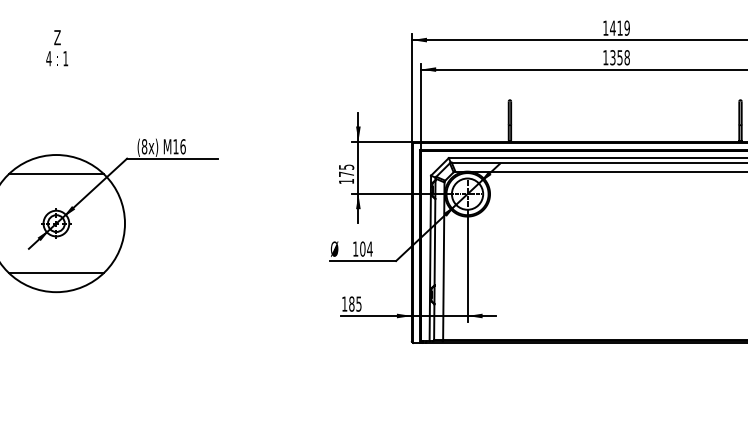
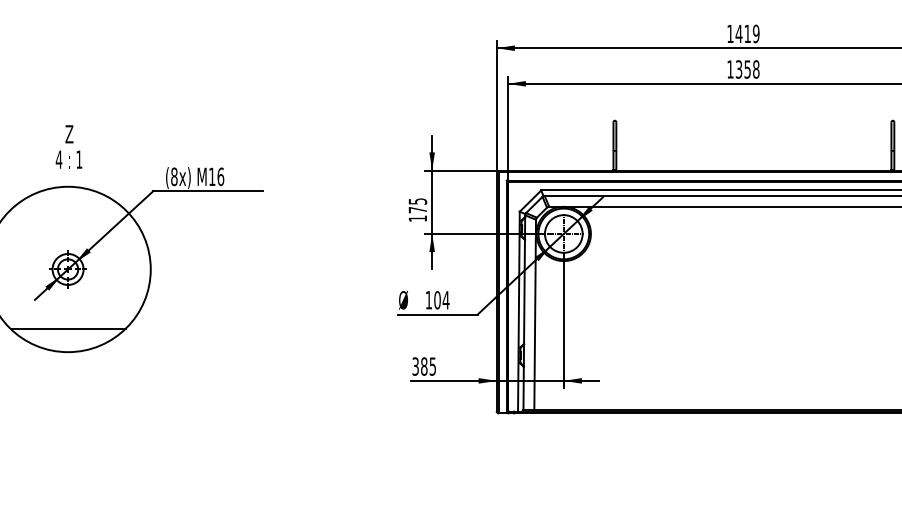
text: (56, 47) -> (68, 146), moved
line: (55, 174) -> (67, 210), removed
text: (344, 304) -> (415, 366), 185 -> 385

